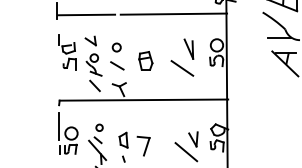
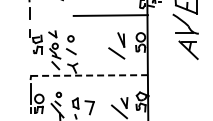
line: (86, 14) -> (49, 15), removed
part: (144, 61) -> (90, 48), removed
line: (143, 100) -> (89, 75), solid -> dashed

